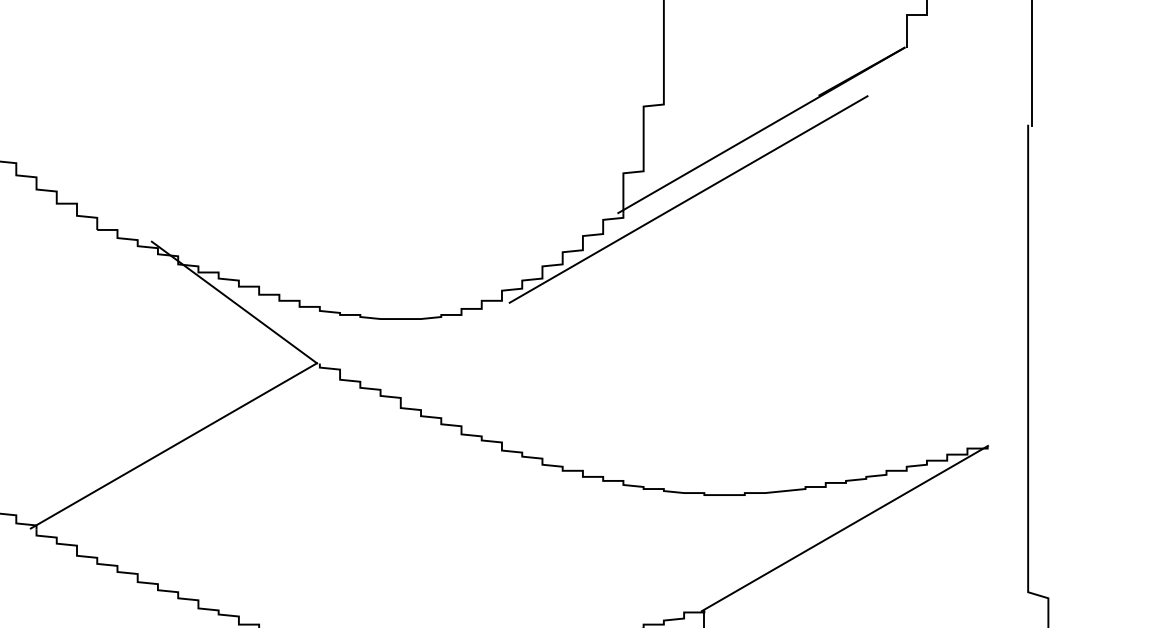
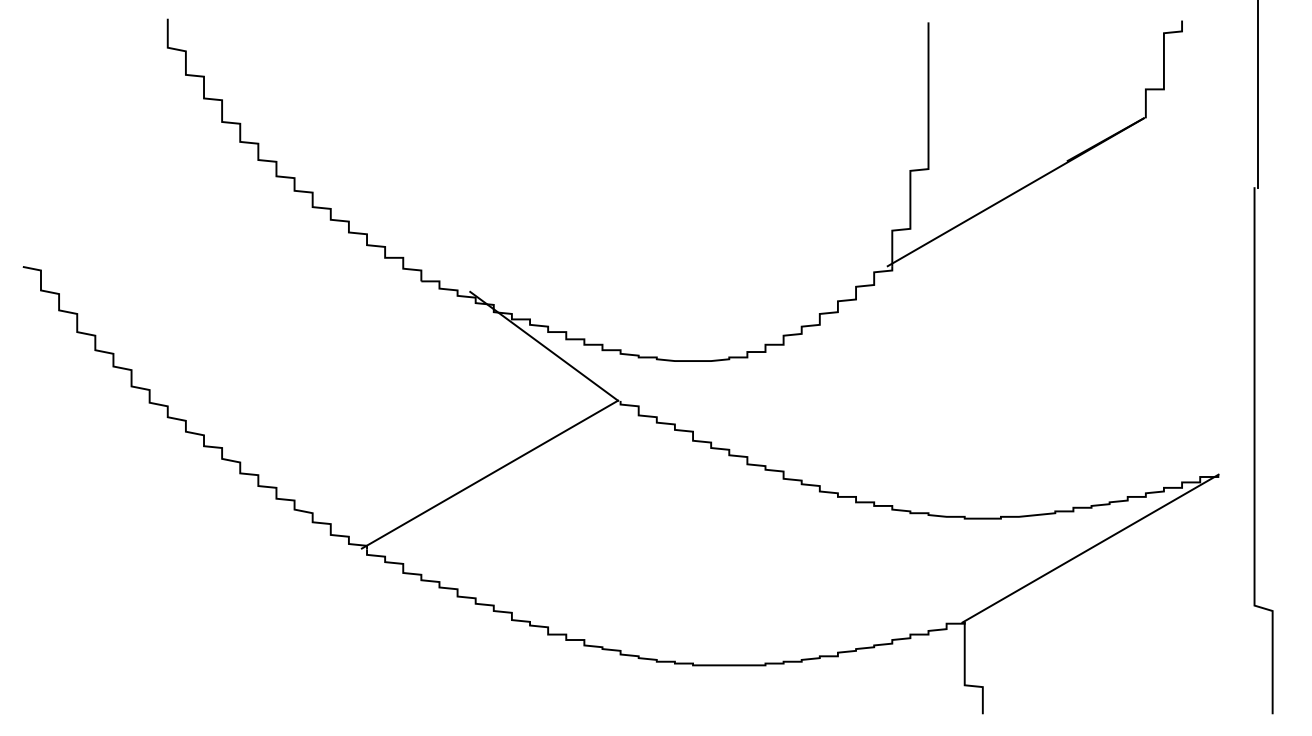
line: (688, 198) -> (950, 253), removed

